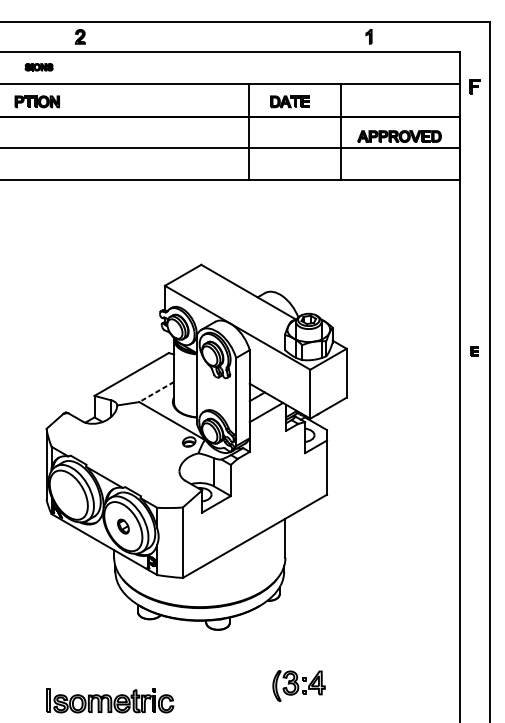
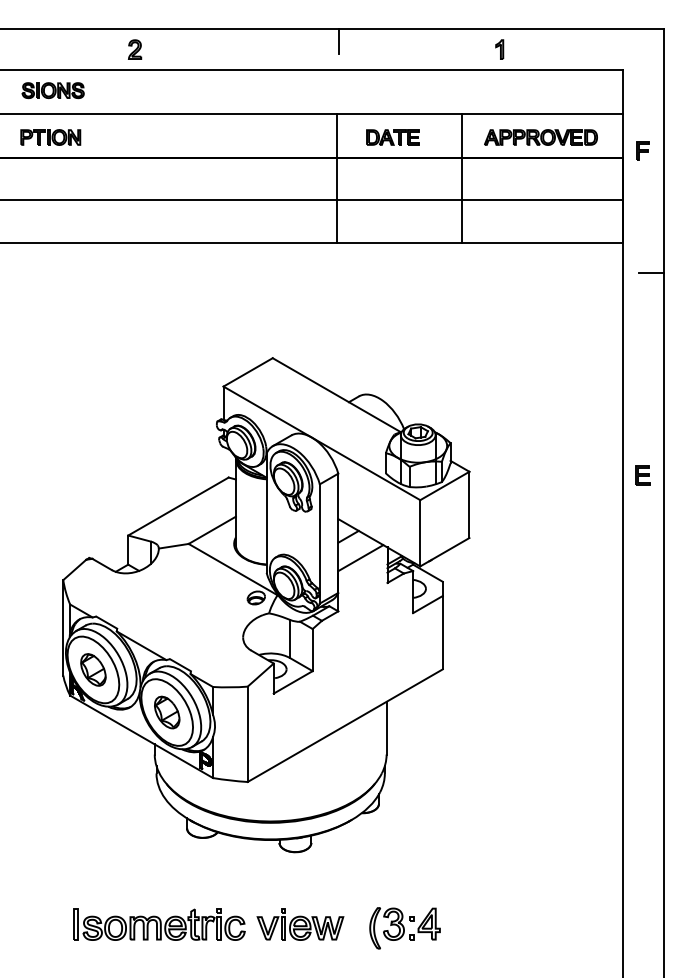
line: (249, 30) -> (338, 41), added
part: (80, 36) -> (135, 49), moved
part: (38, 67) -> (52, 90), size x1.67
part: (474, 86) -> (642, 150), moved
part: (399, 136) -> (540, 137), moved
line: (481, 201) -> (651, 272), added
part: (474, 351) -> (642, 475), size x1.43
line: (156, 392) -> (211, 530), dashed -> solid
part: (68, 494) -> (93, 669), added
part: (123, 526) -> (167, 712), size x1.67
part: (221, 683) -> (300, 924), added
part: (110, 700) -> (159, 924), moved

